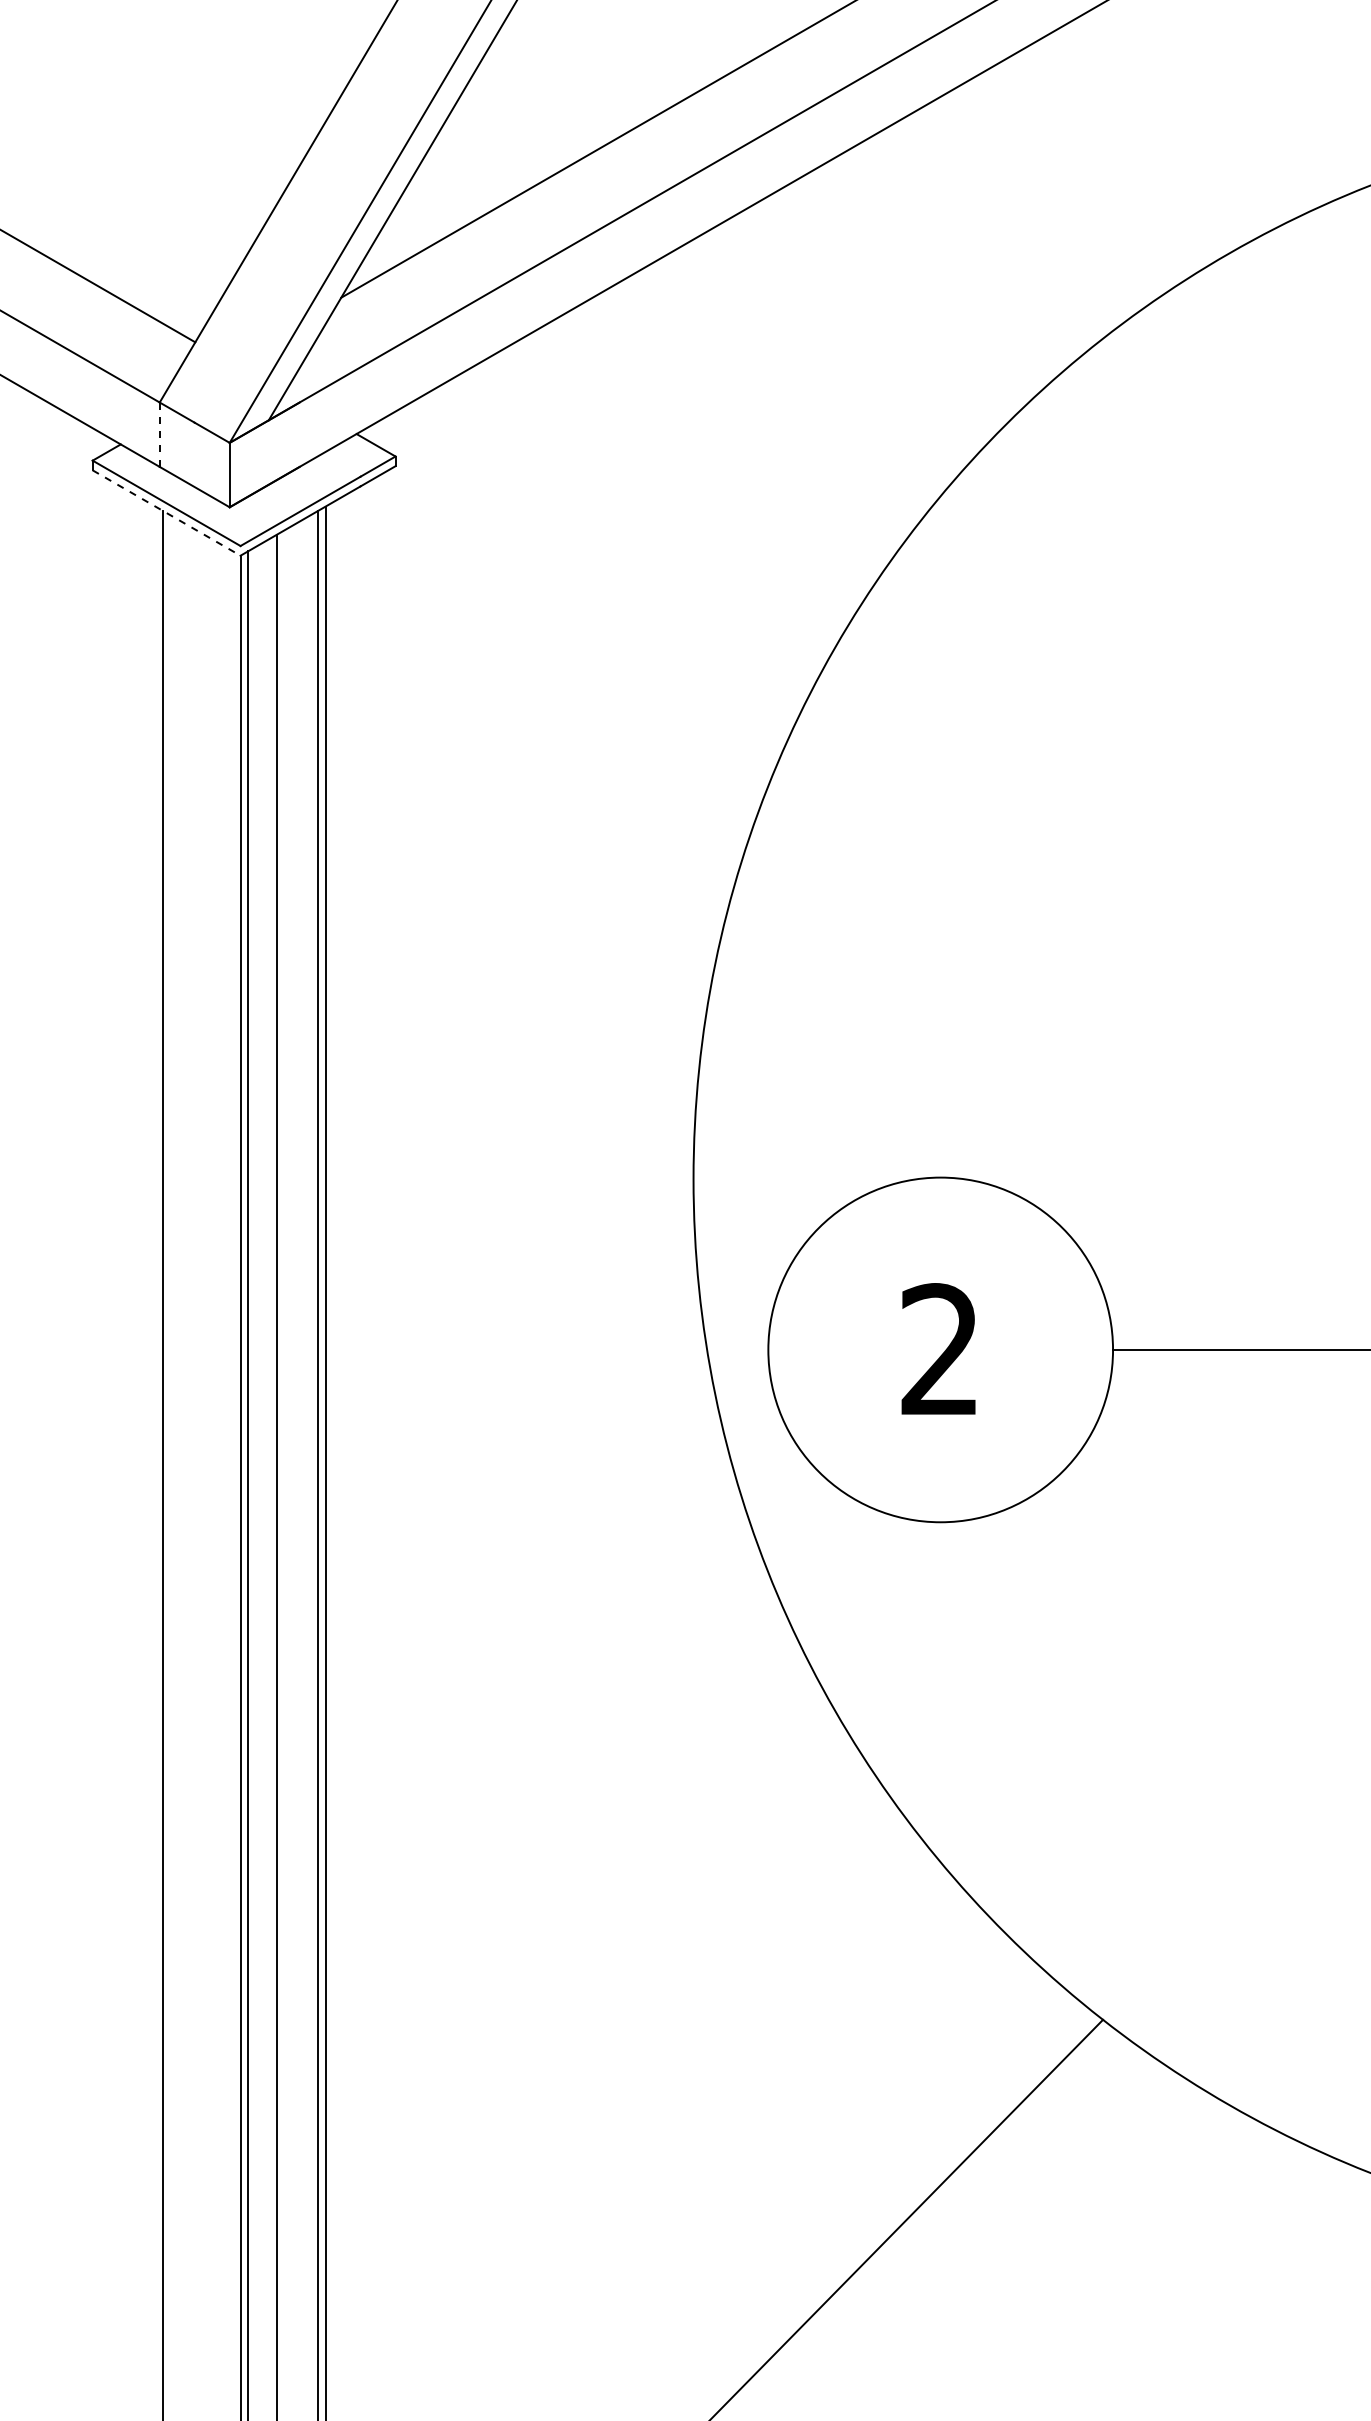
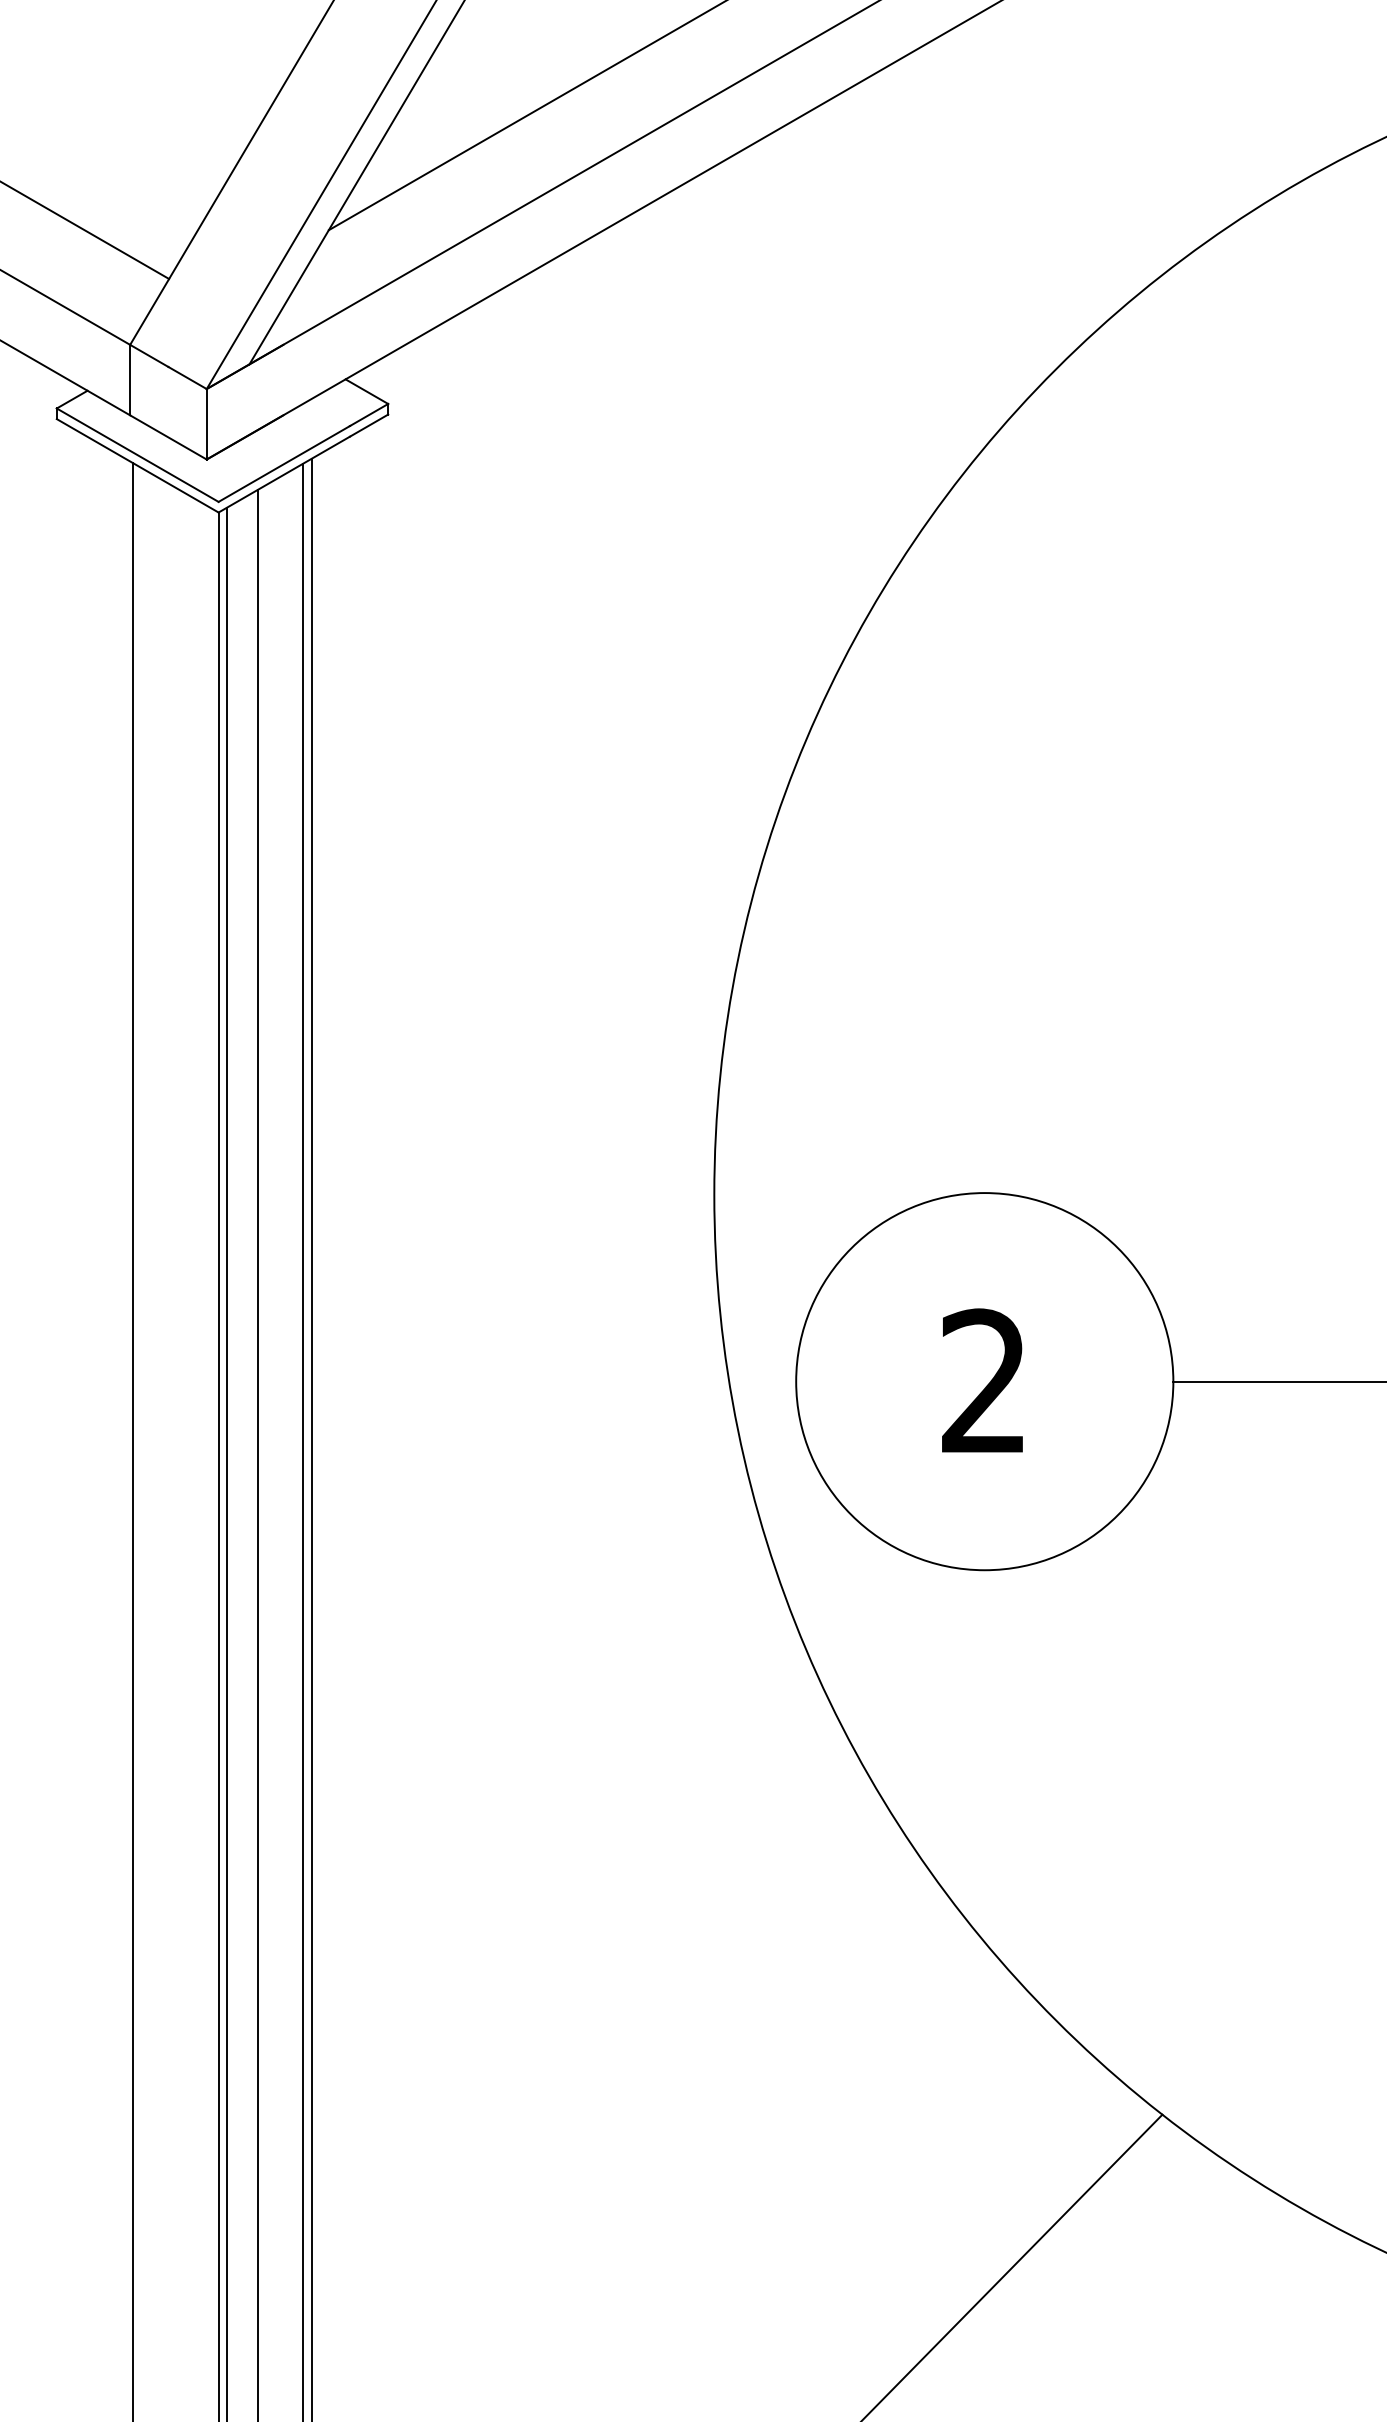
line: (159, 435) -> (129, 380), dashed -> solid
line: (167, 513) -> (138, 466), dashed -> solid

